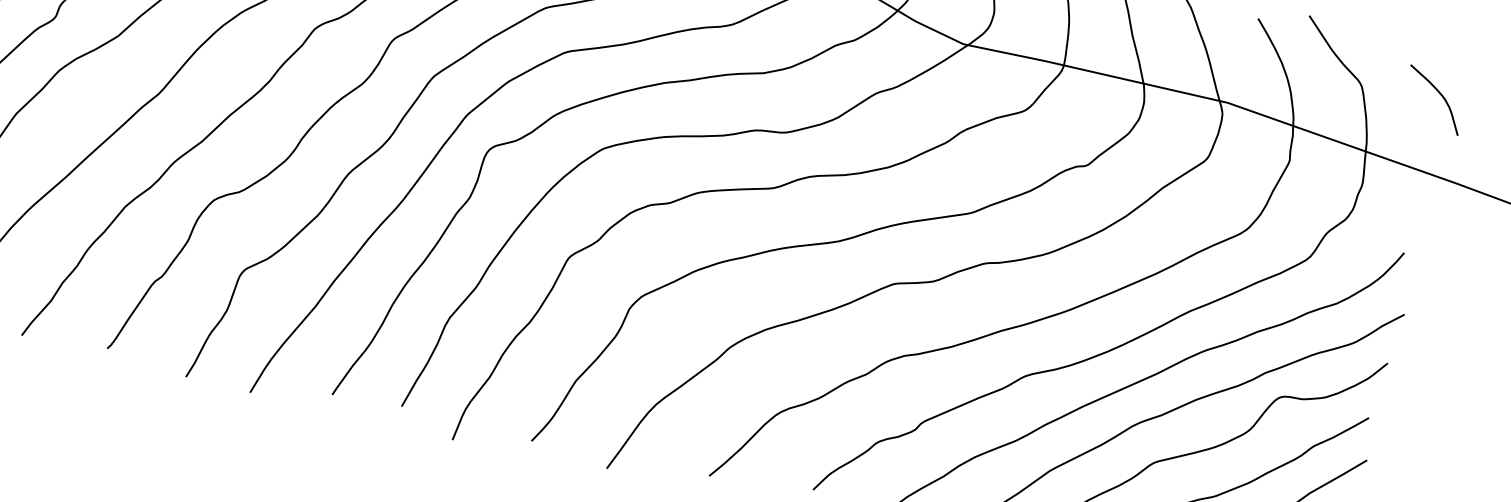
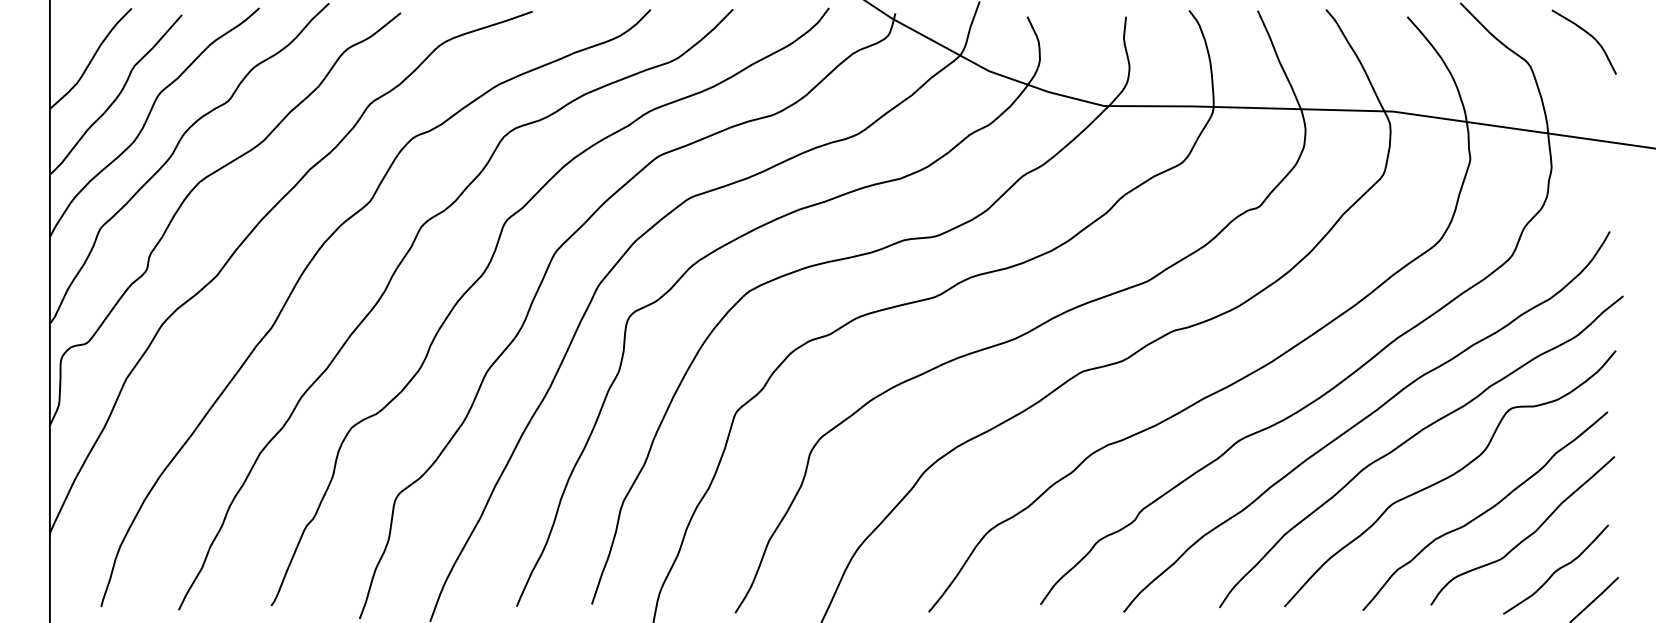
curve: (1440, 95) -> (1589, 35), moved

